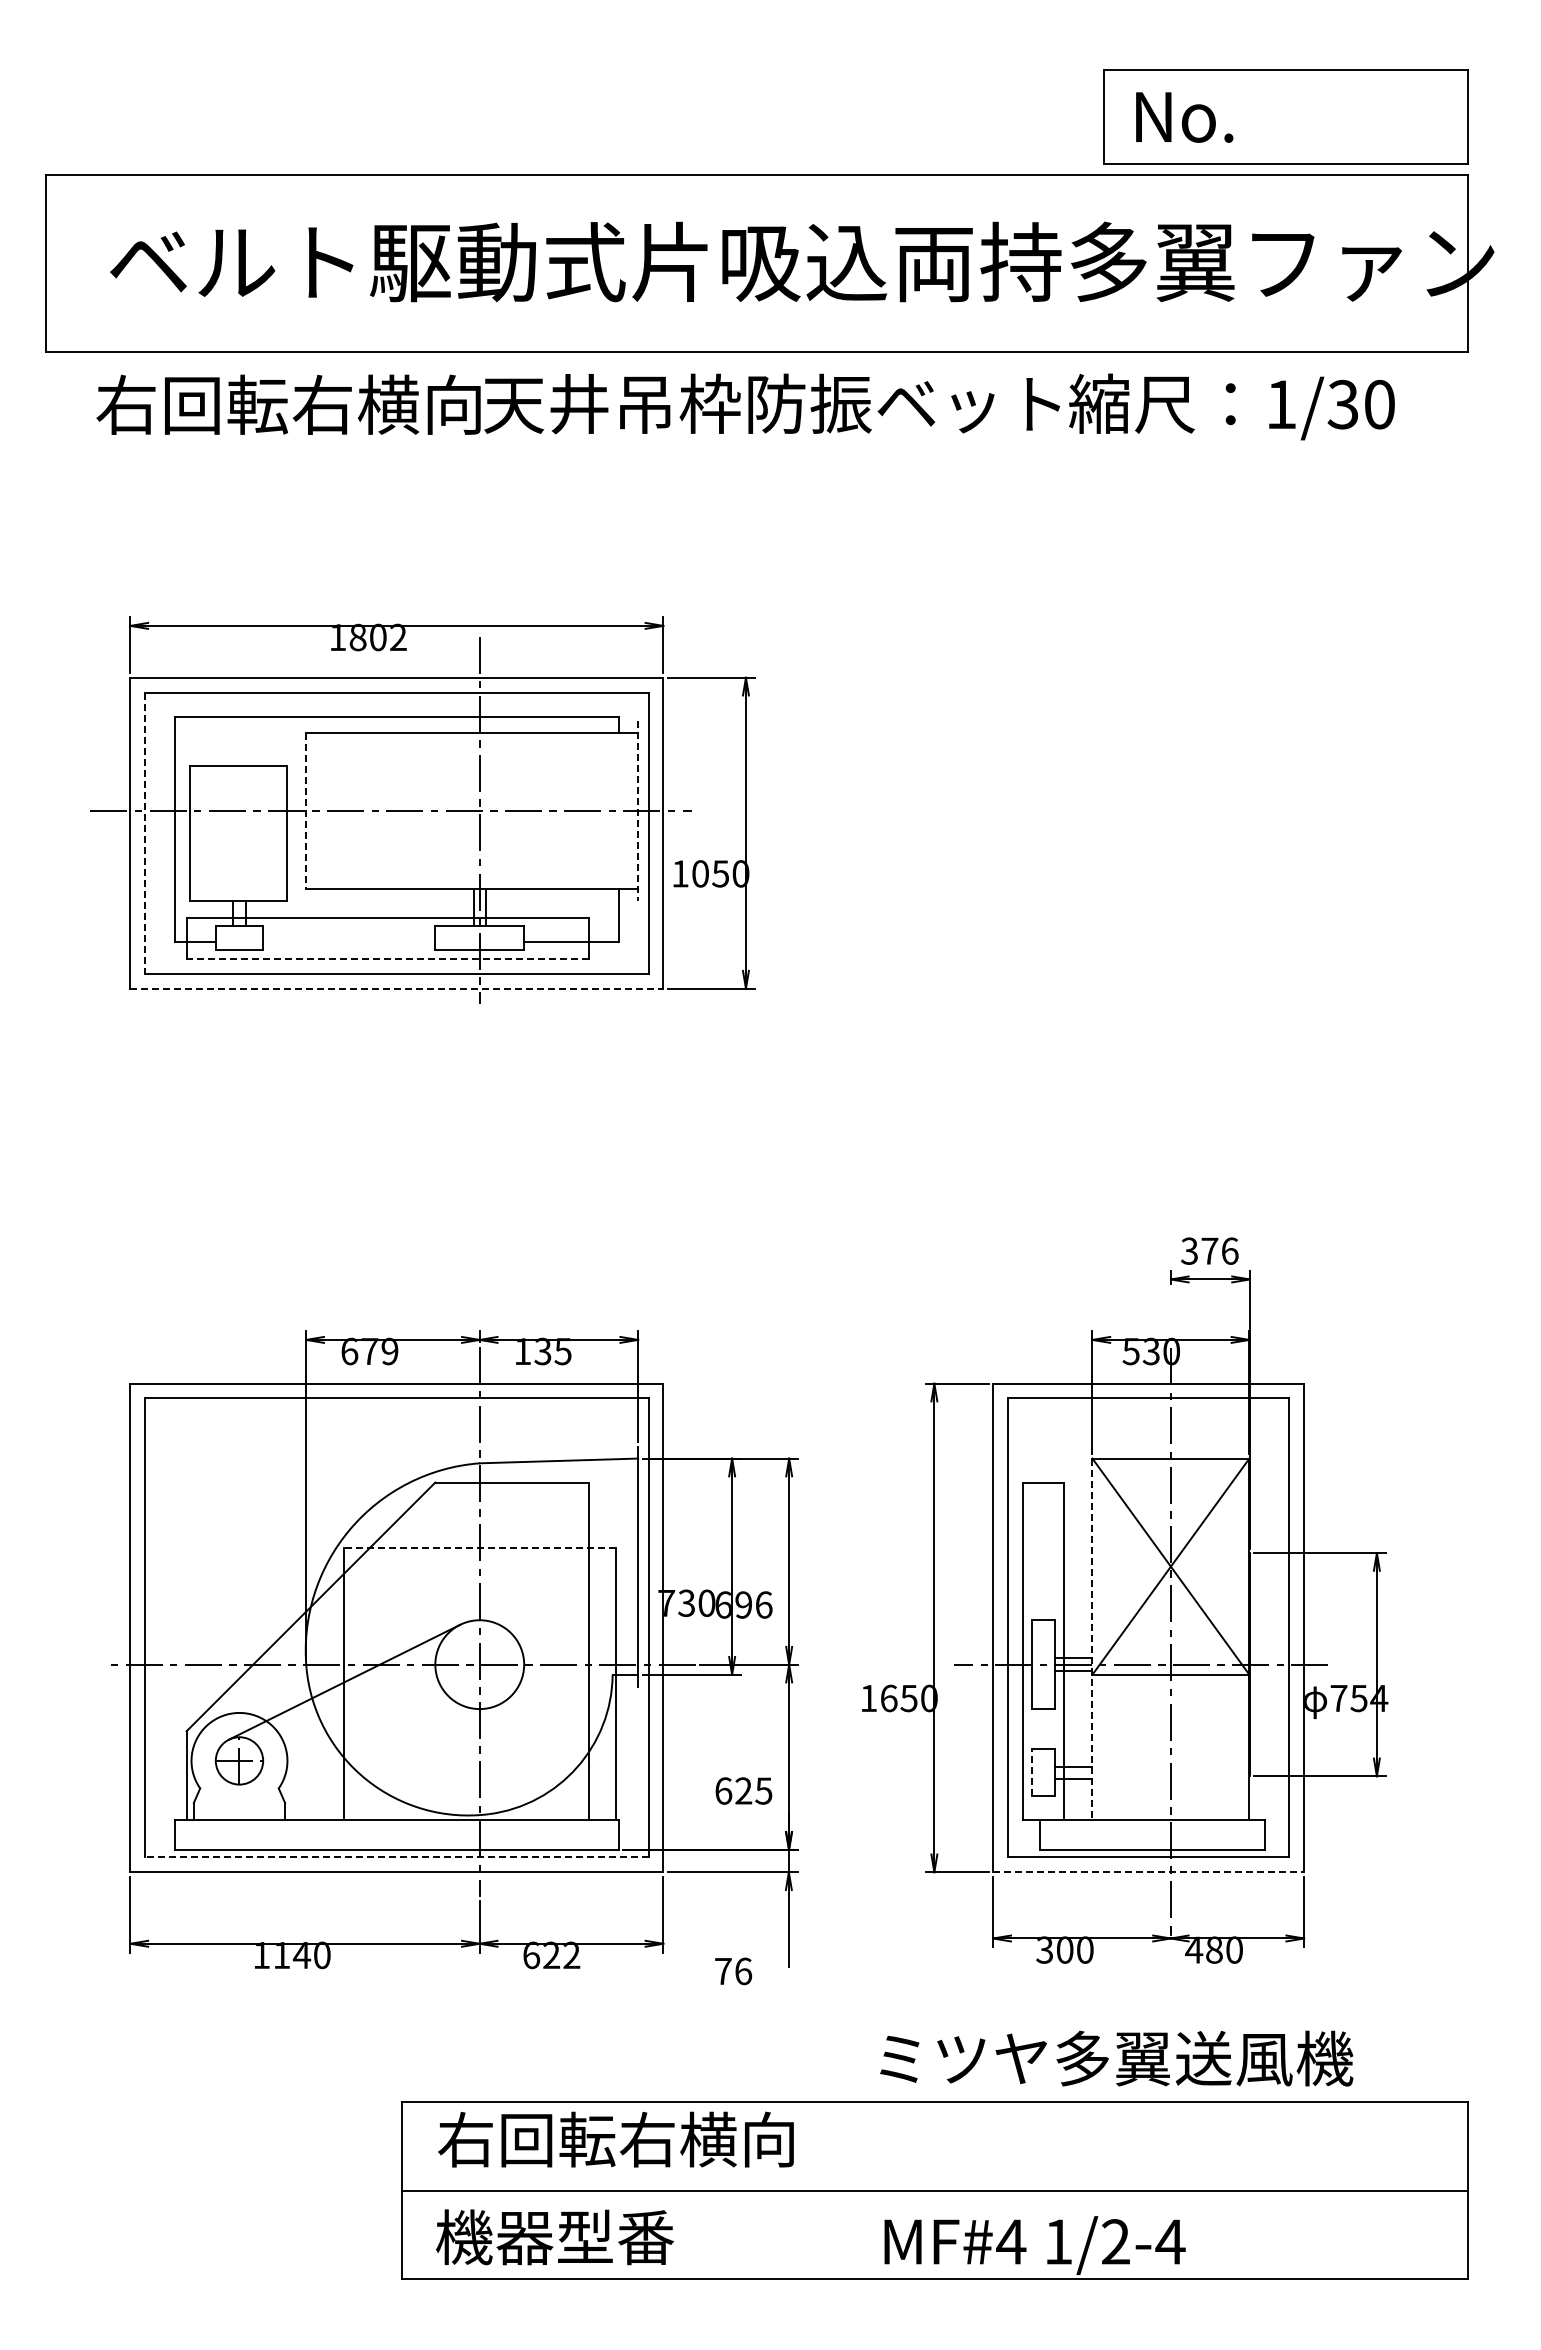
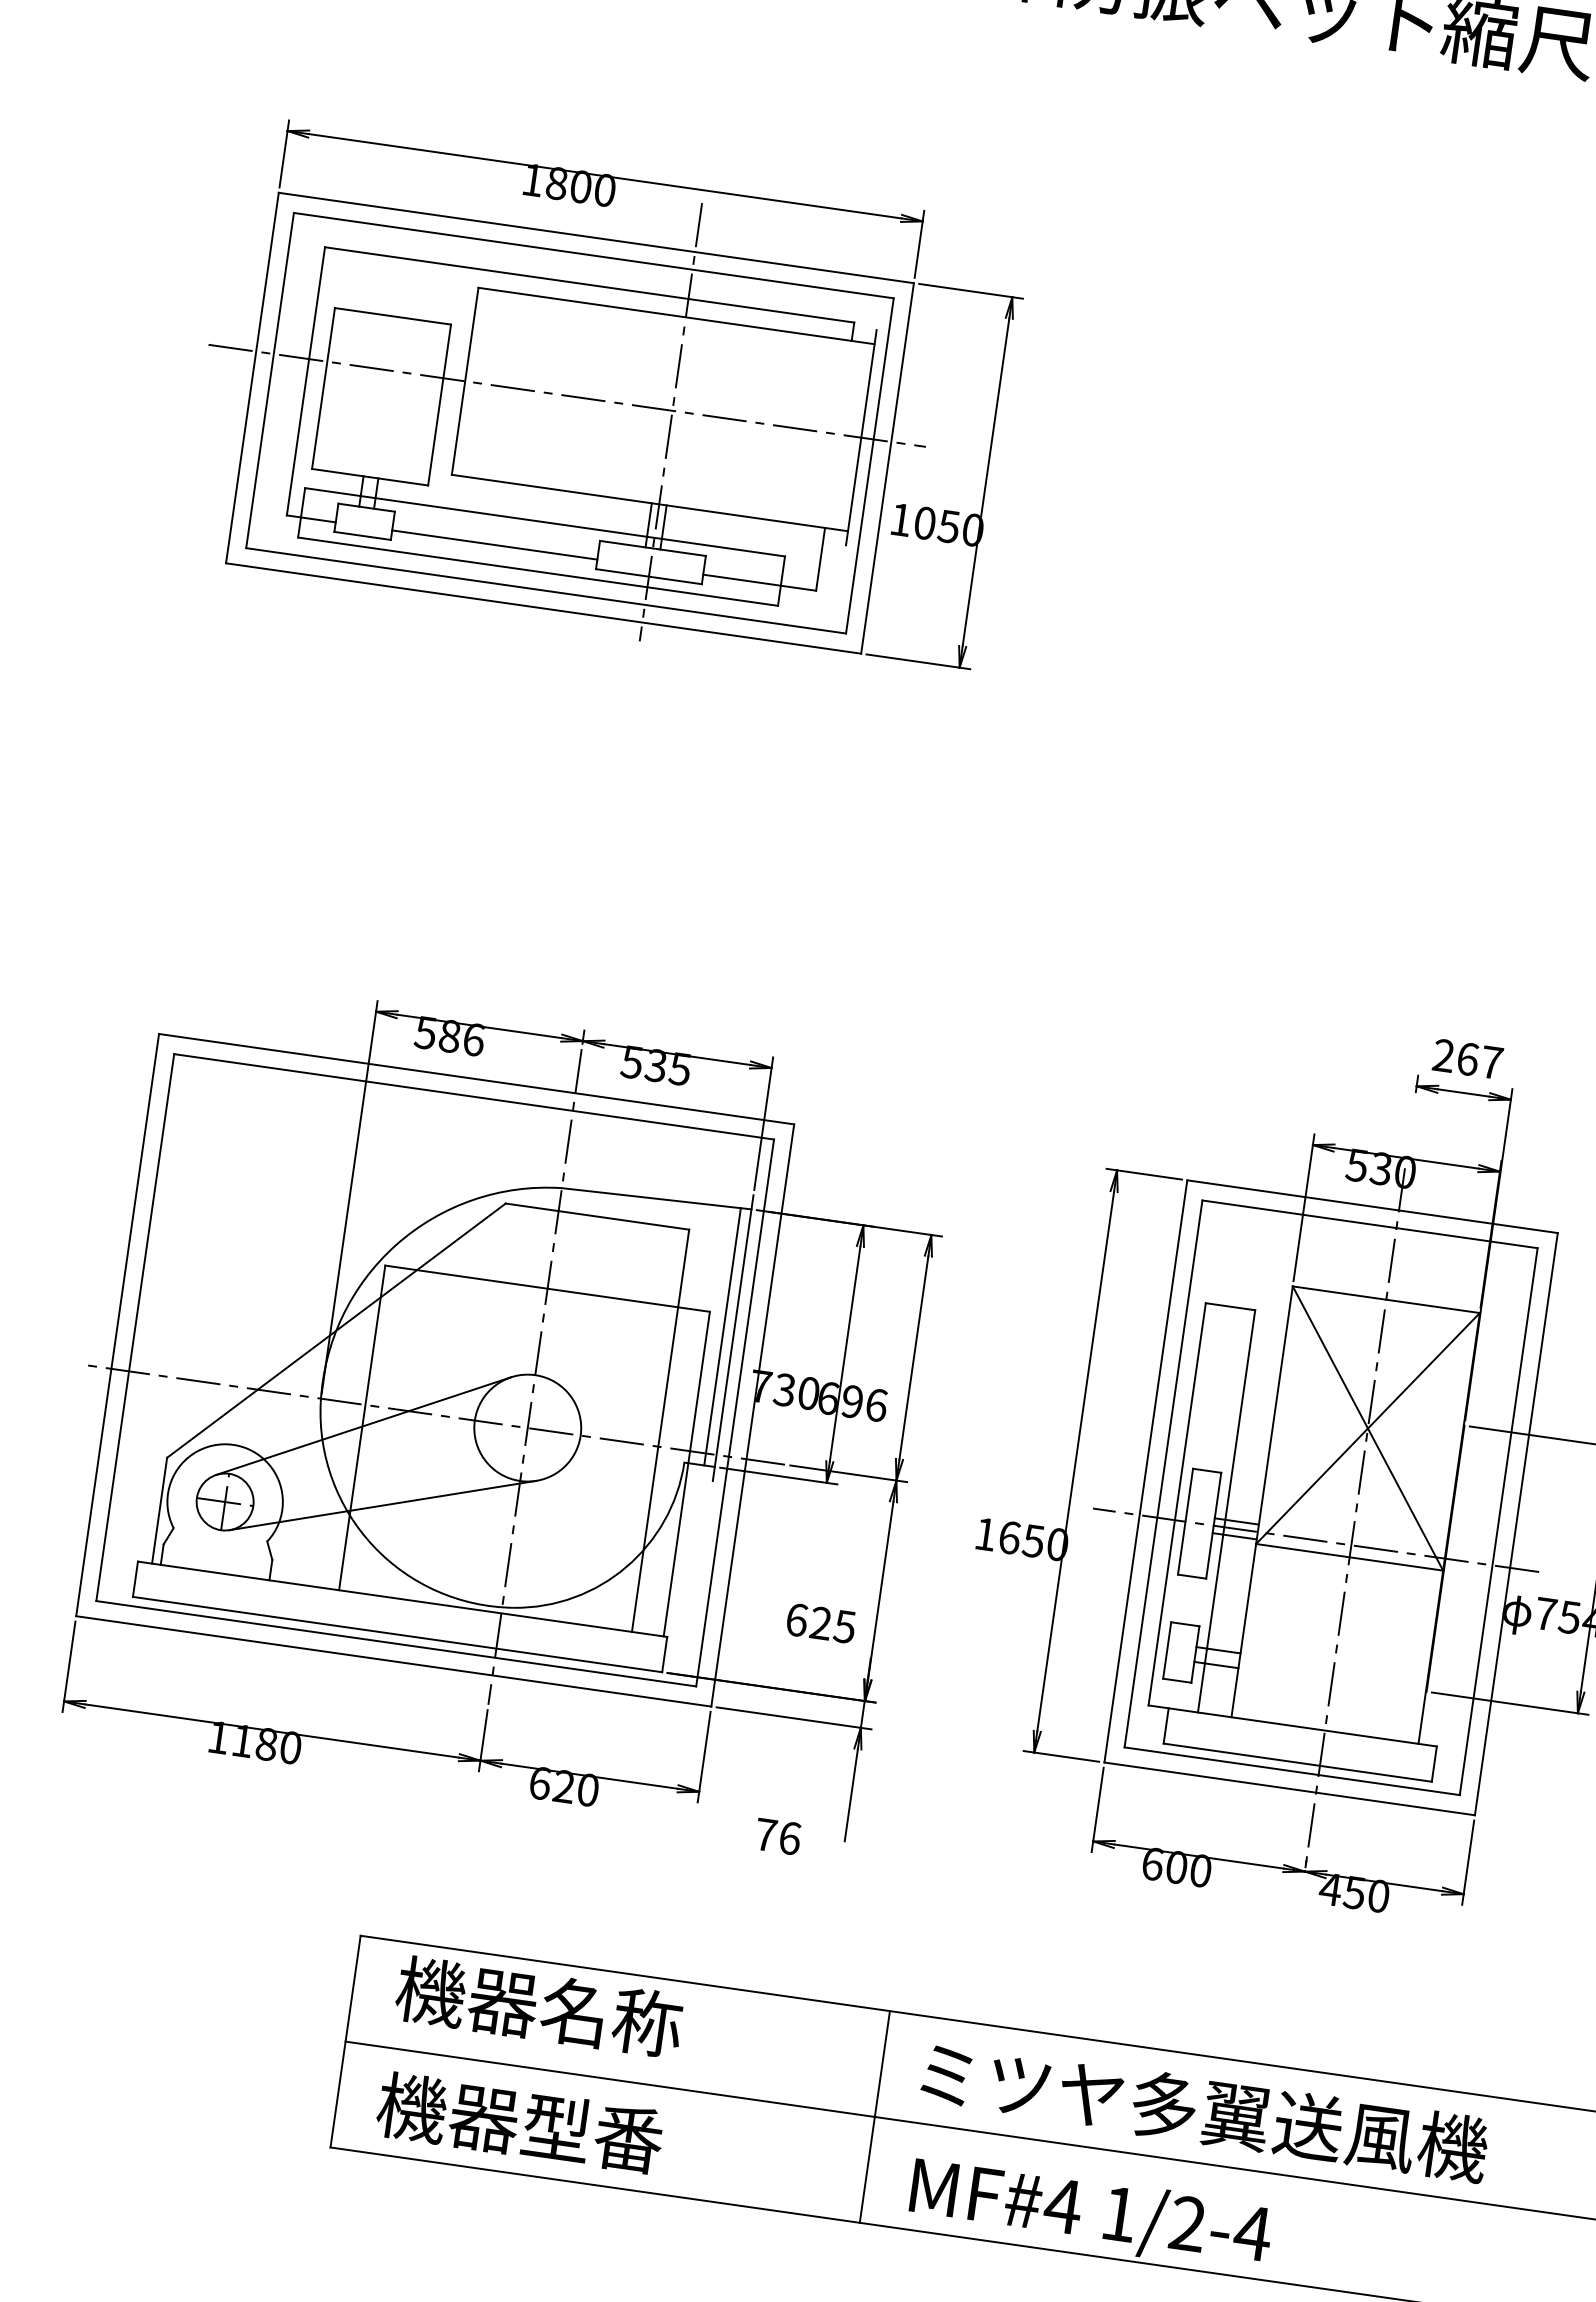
text: (398, 637) -> (605, 190), 1802 -> 1800
line: (305, 811) -> (464, 381), dashed -> solid
line: (638, 811) -> (861, 438), dashed -> solid
line: (145, 833) -> (270, 380), dashed -> solid
line: (349, 942) -> (495, 545), added
line: (387, 959) -> (537, 572), dashed -> solid
line: (396, 988) -> (543, 608), dashed -> solid
text: (1209, 1250) -> (1467, 1058), 376 -> 267
text: (369, 1351) -> (449, 1036), 679 -> 586
text: (522, 1351) -> (631, 1062), 135 -> 535
line: (479, 1547) -> (547, 1288), dashed -> solid
line: (629, 1566) -> (722, 1336), added
line: (1092, 1639) -> (1262, 1502), dashed -> solid
line: (369, 1745) -> (382, 1505), added
line: (1031, 1772) -> (1166, 1650), dashed -> solid
line: (396, 1857) -> (395, 1643), dashed -> solid
line: (1149, 1872) -> (1290, 1789), dashed -> solid
text: (1044, 1949) -> (1152, 1863), 300 -> 600
text: (1213, 1949) -> (1353, 1891), 480 -> 450
text: (301, 1955) -> (266, 1744), 1140 -> 1180
text: (571, 1955) -> (587, 1790), 622 -> 620
text: (1116, 2058) -> (1204, 2111), moved
text: (615, 2139) -> (608, 2016), 右回転右横向 -> 機器名称
line: (845, 2190) -> (874, 2116), added

